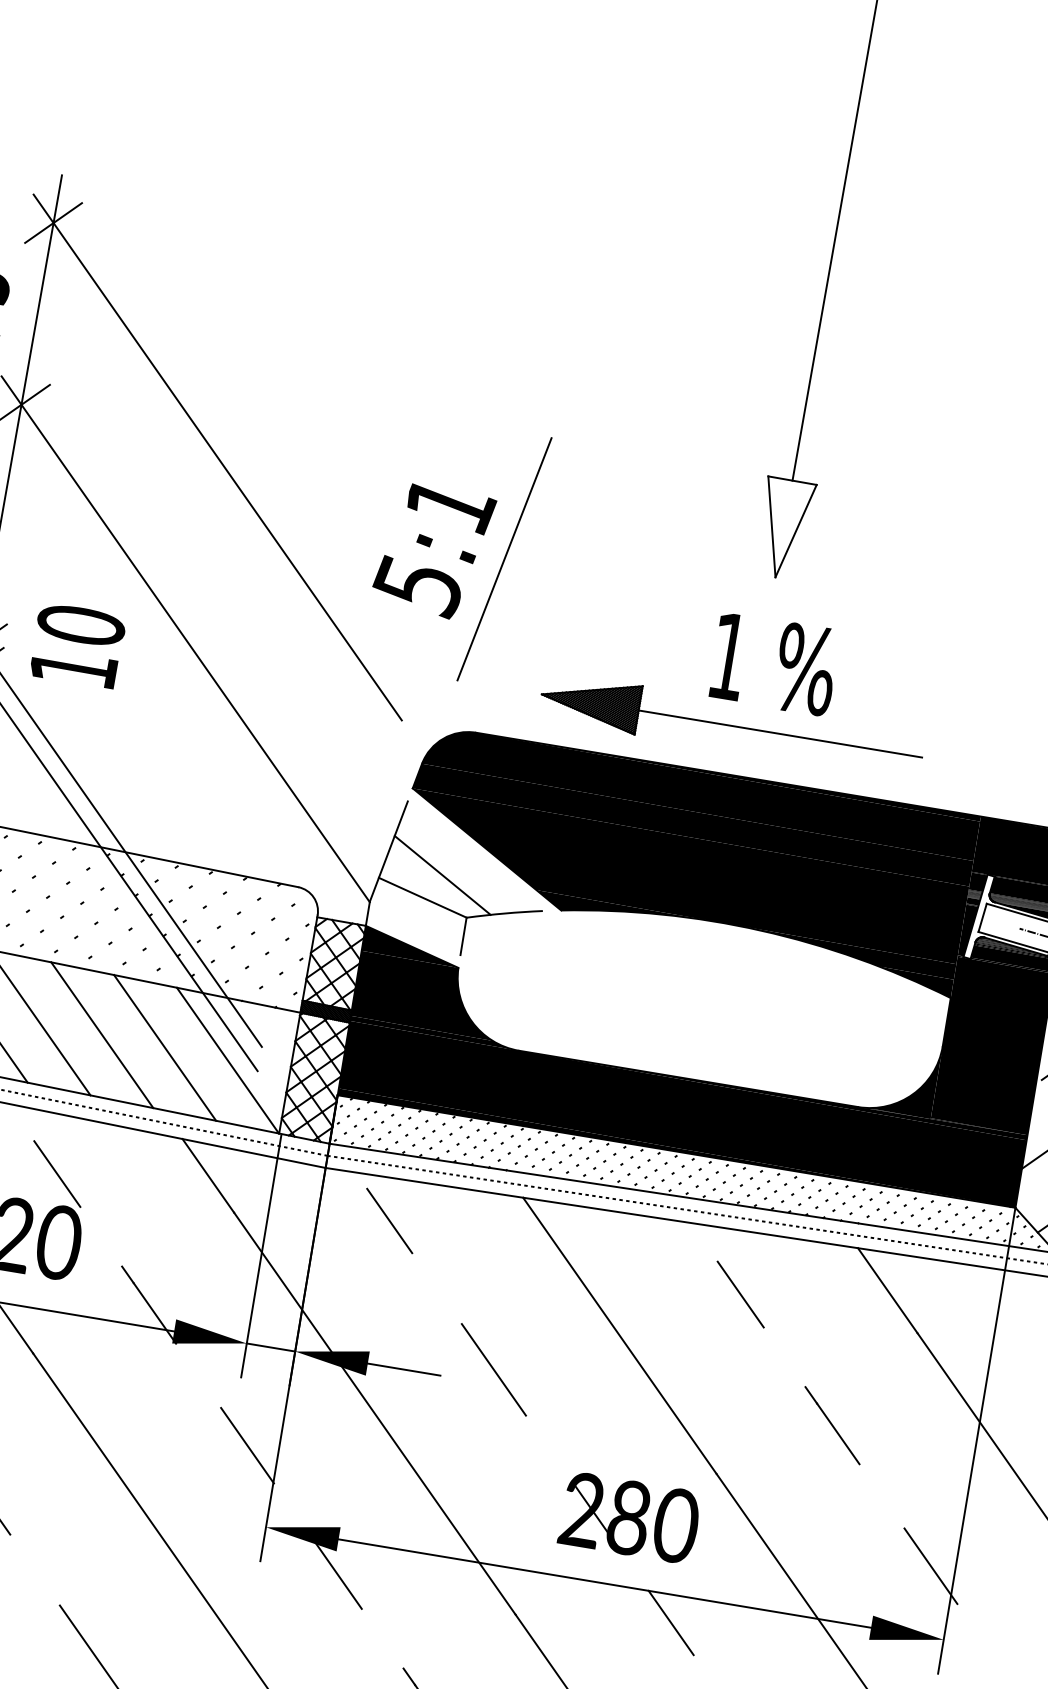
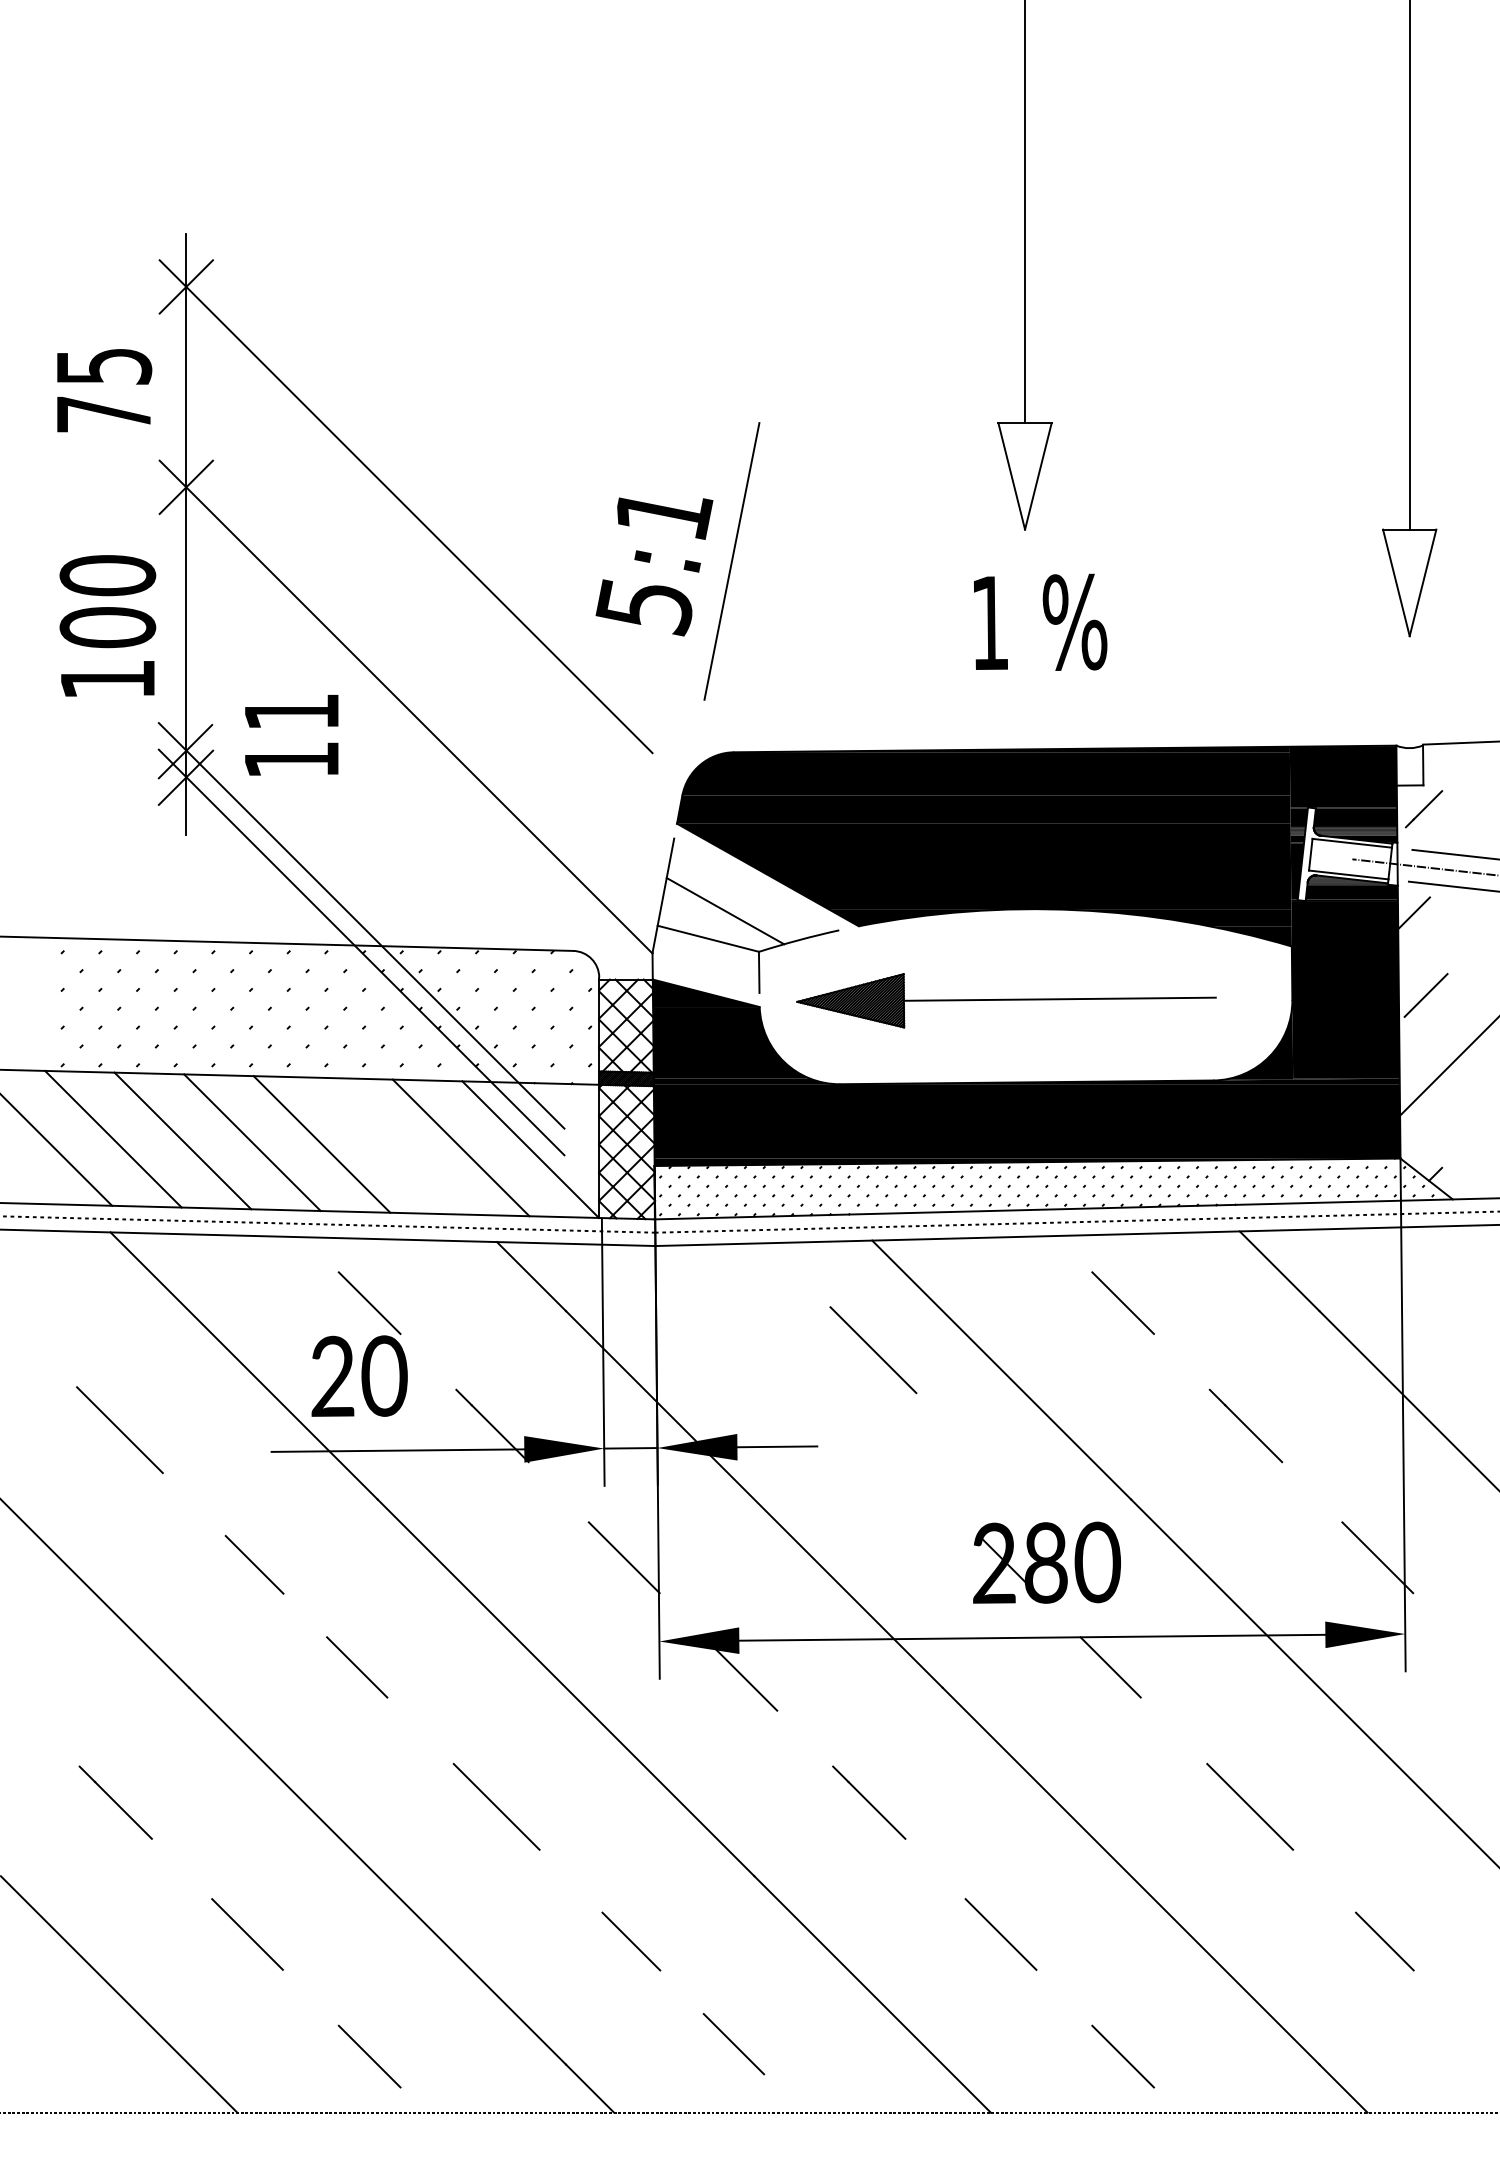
text: (81, 624) -> (291, 711), 10 -> 11
part: (731, 726) -> (1006, 1000), moved
line: (102, 1034) -> (391, 1145), removed
line: (389, 1220) -> (733, 1290), removed
line: (493, 1370) -> (873, 1350), moved

